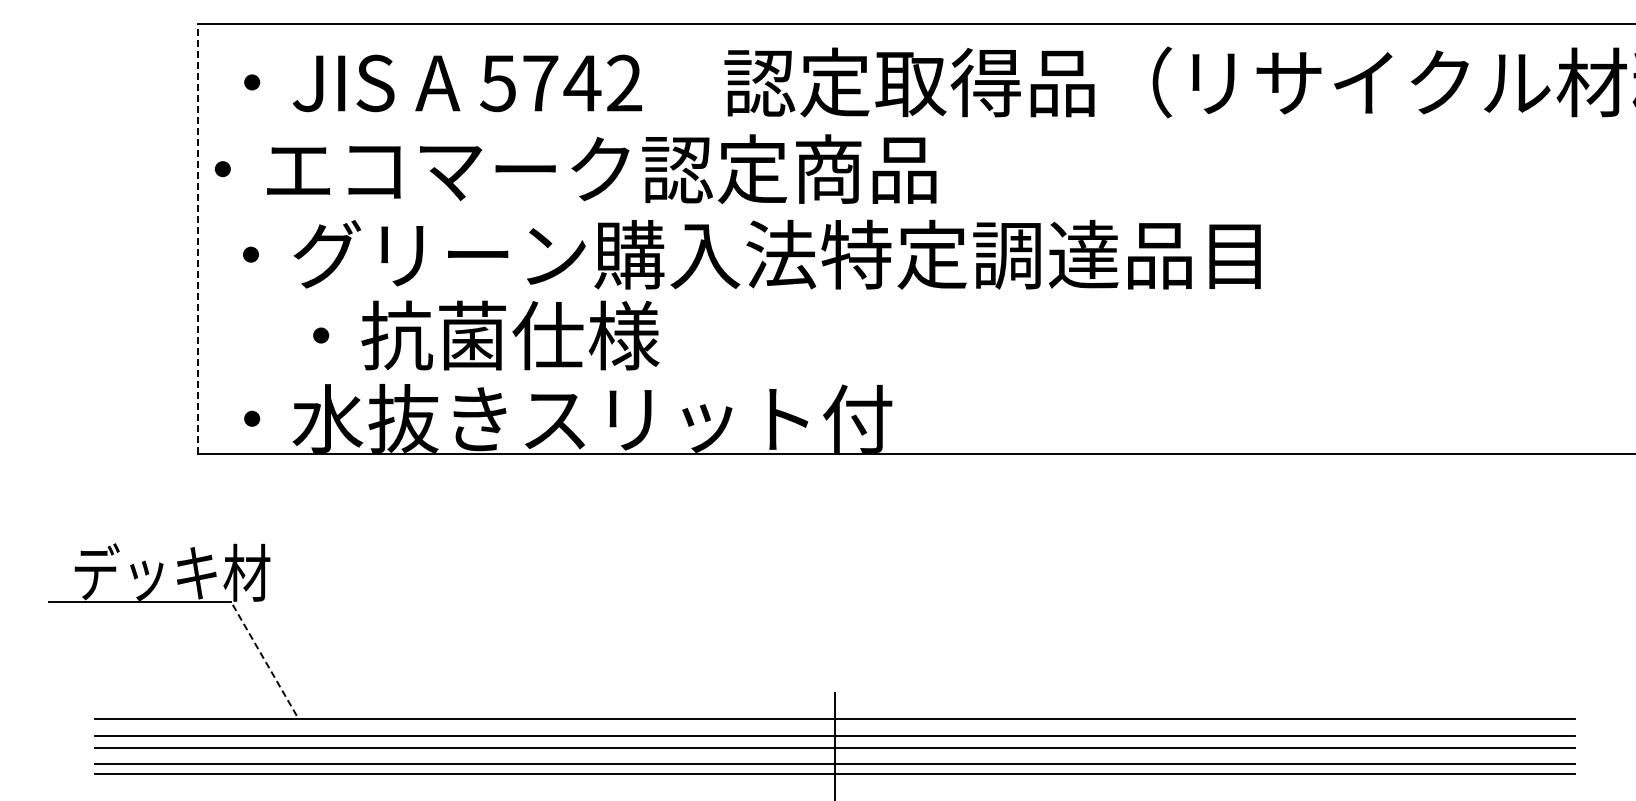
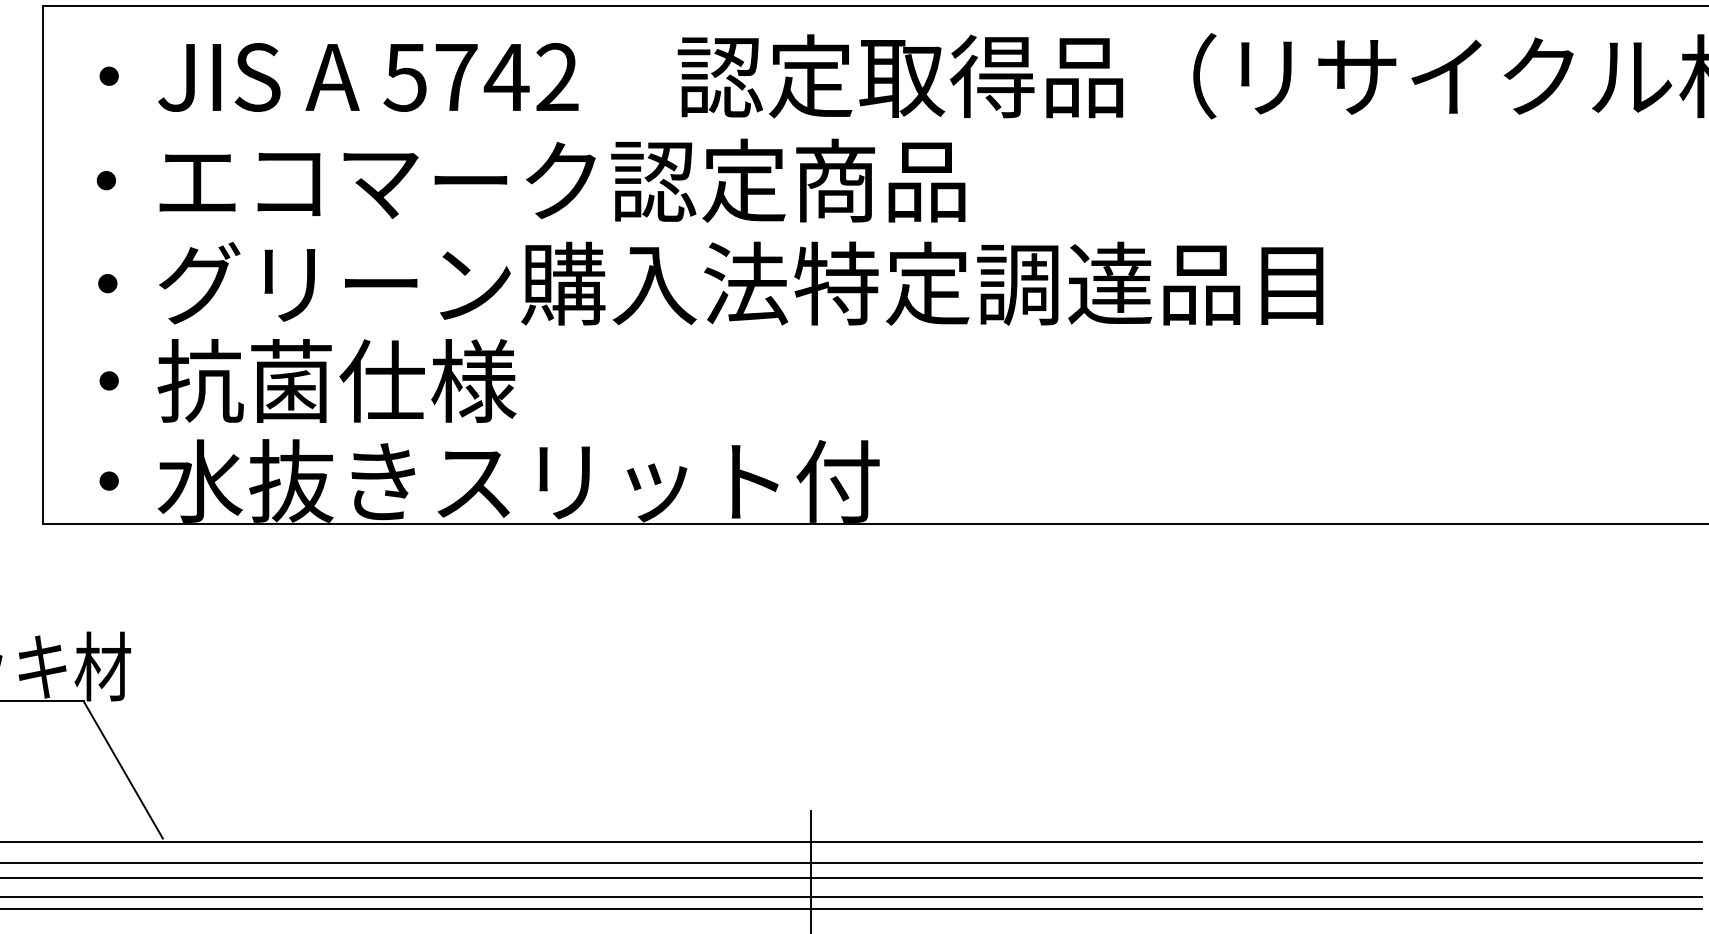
text: (575, 169) -> (530, 181), moved
line: (197, 238) -> (43, 264), dashed -> solid
text: (486, 335) -> (308, 380), moved
line: (263, 658) -> (122, 769), dashed -> solid

